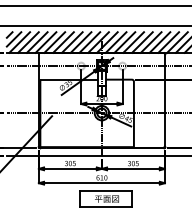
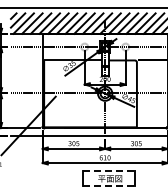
line: (105, 191) -> (108, 171), solid -> dashed
line: (105, 206) -> (108, 186), solid -> dashed

